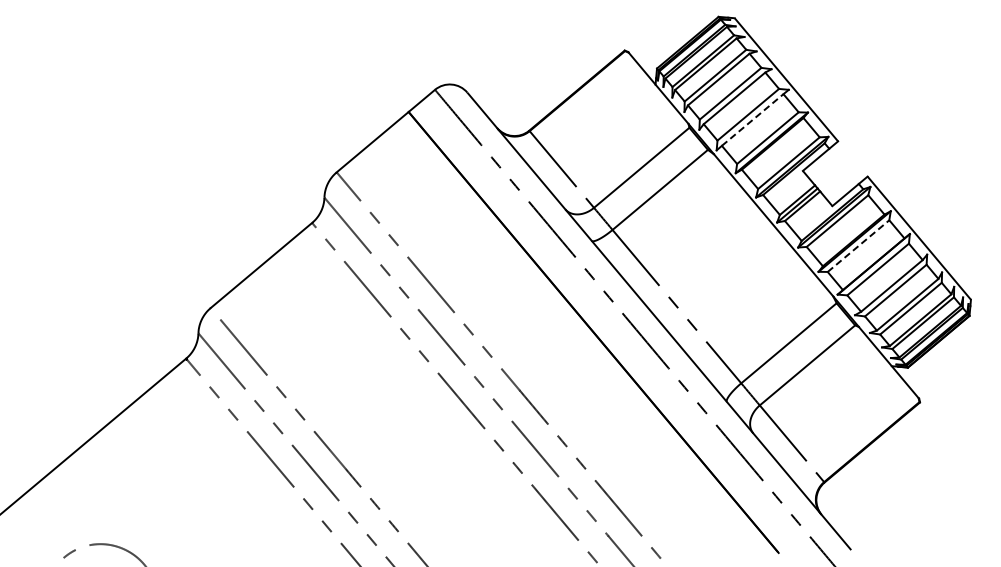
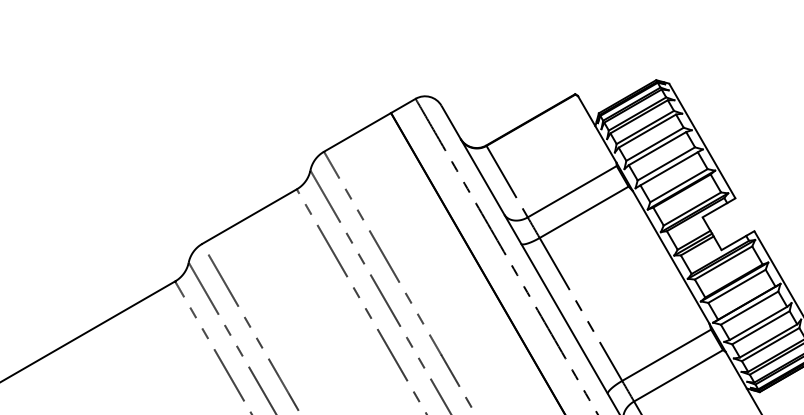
line: (753, 119) -> (669, 168), dashed -> solid
line: (858, 245) -> (737, 285), dashed -> solid

